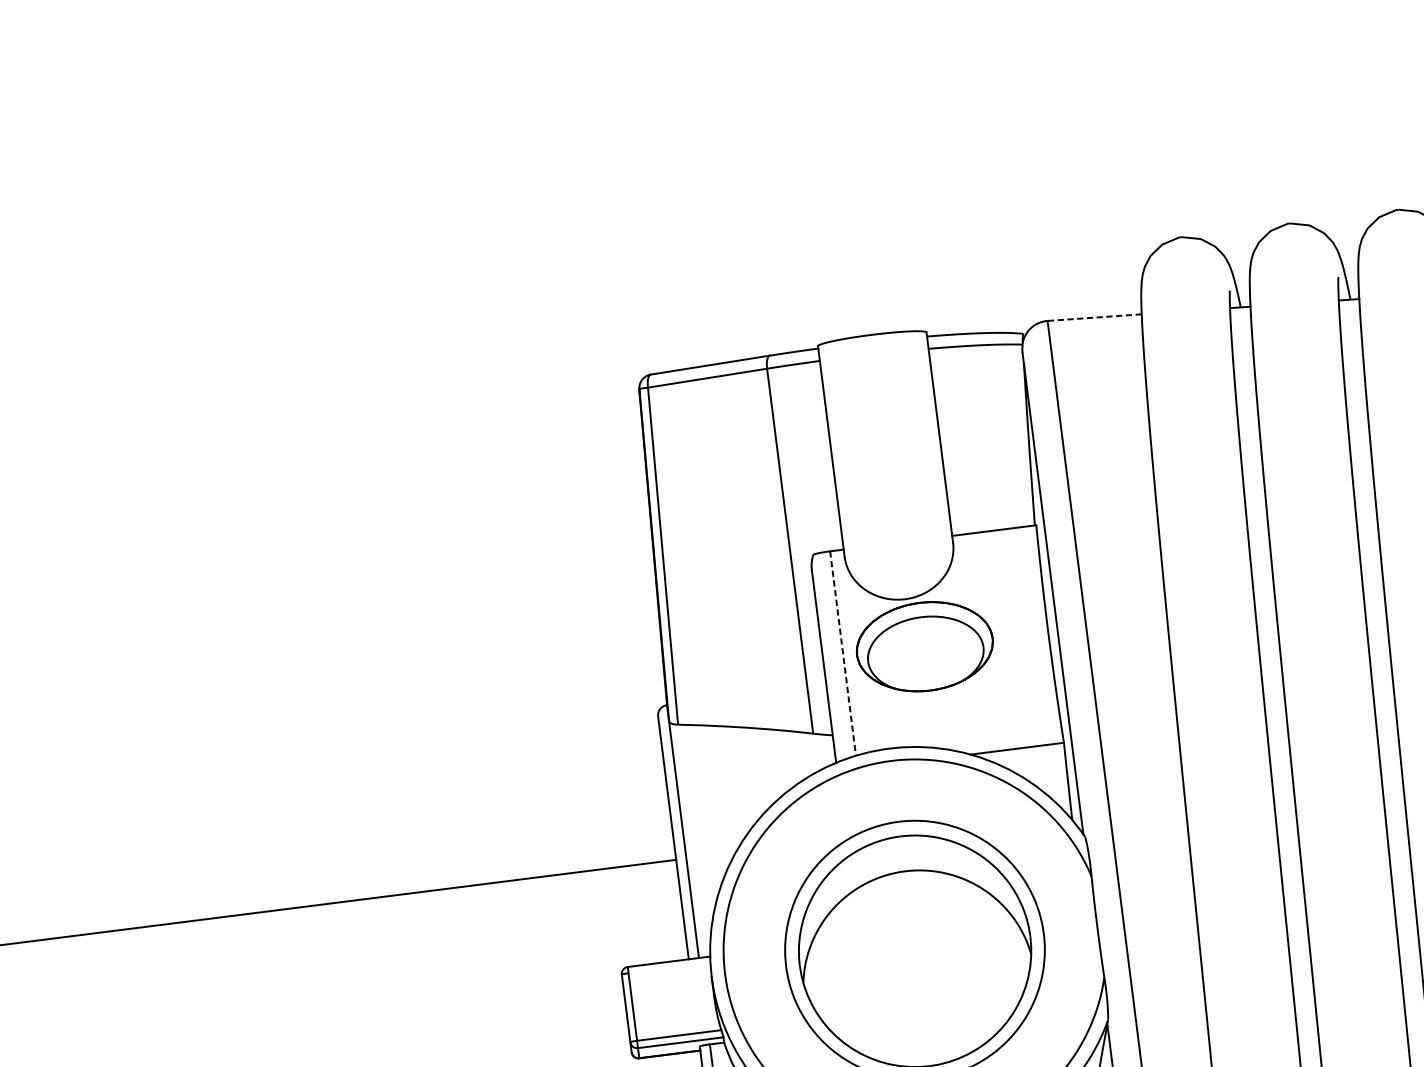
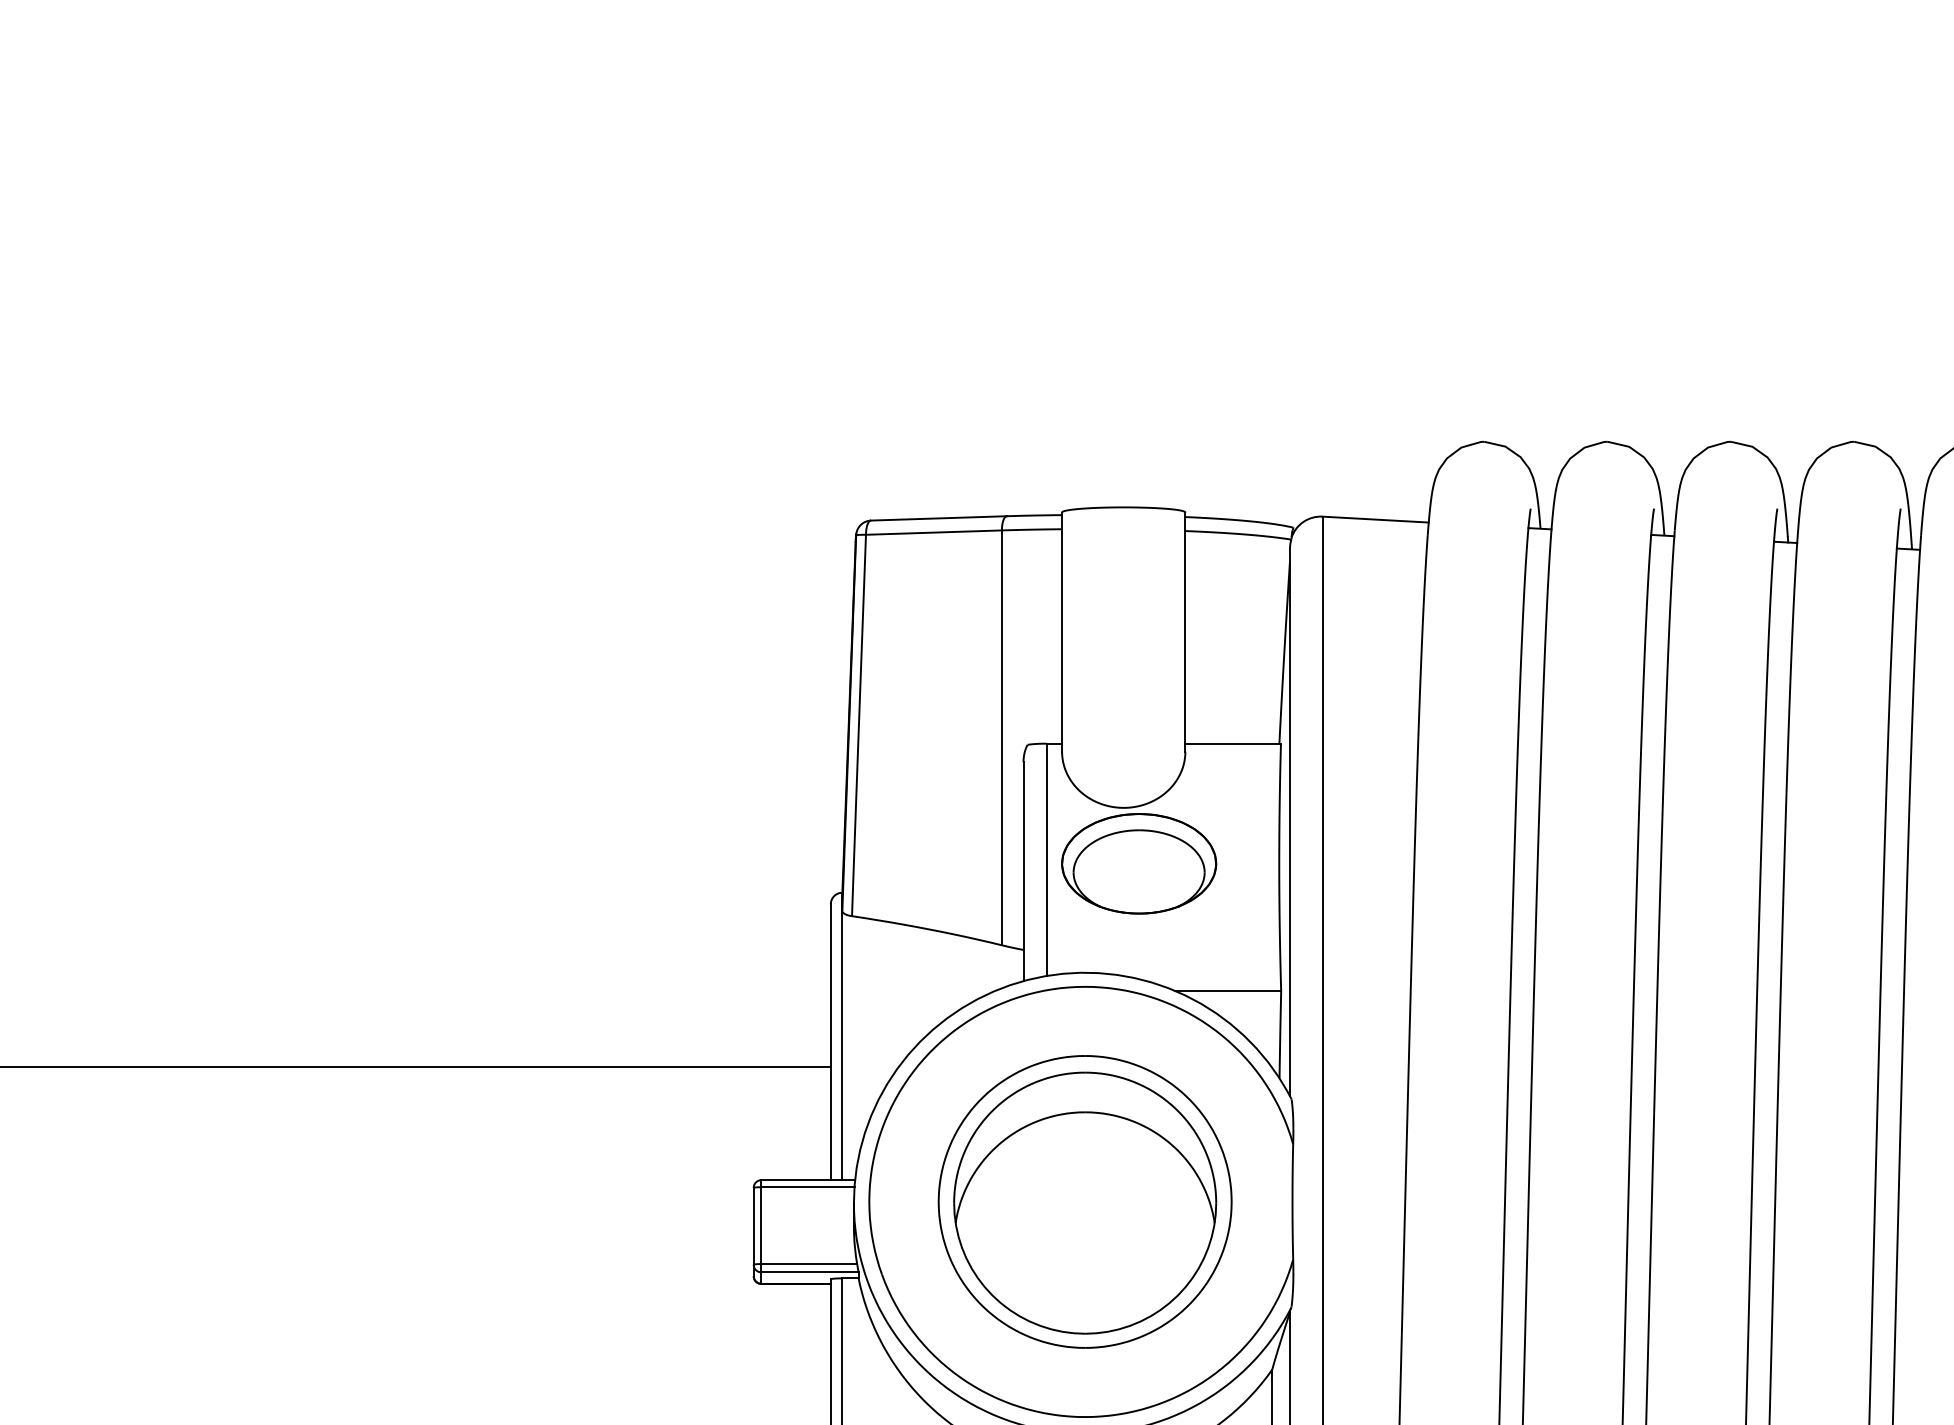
line: (1094, 317) -> (1375, 519), dashed -> solid
line: (843, 654) -> (1046, 860), dashed -> solid
line: (669, 968) -> (807, 1187), added

